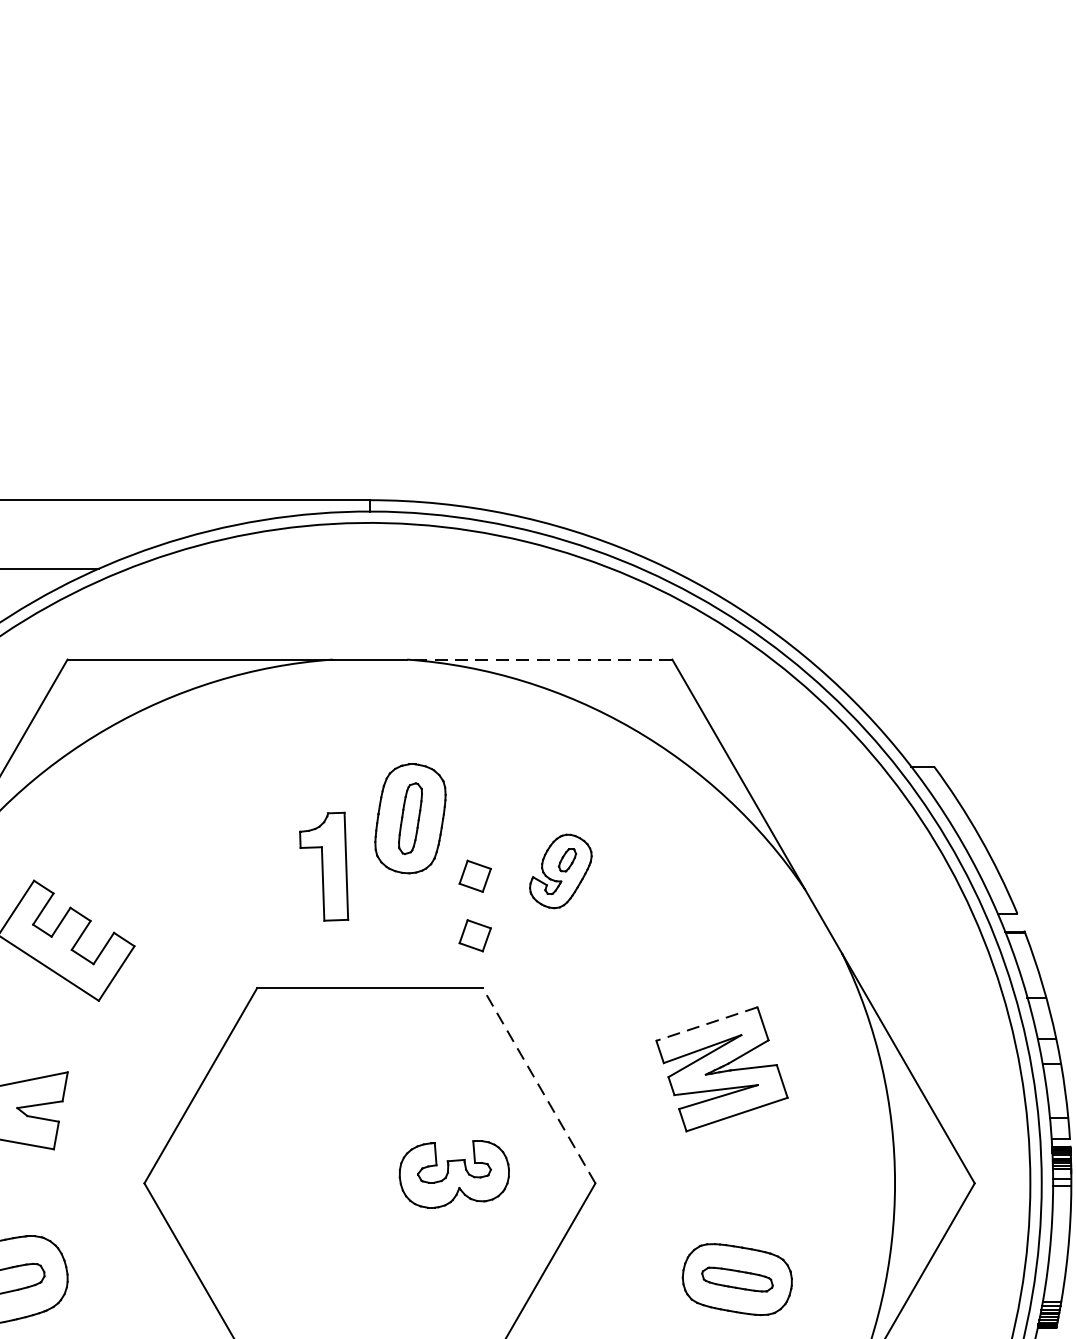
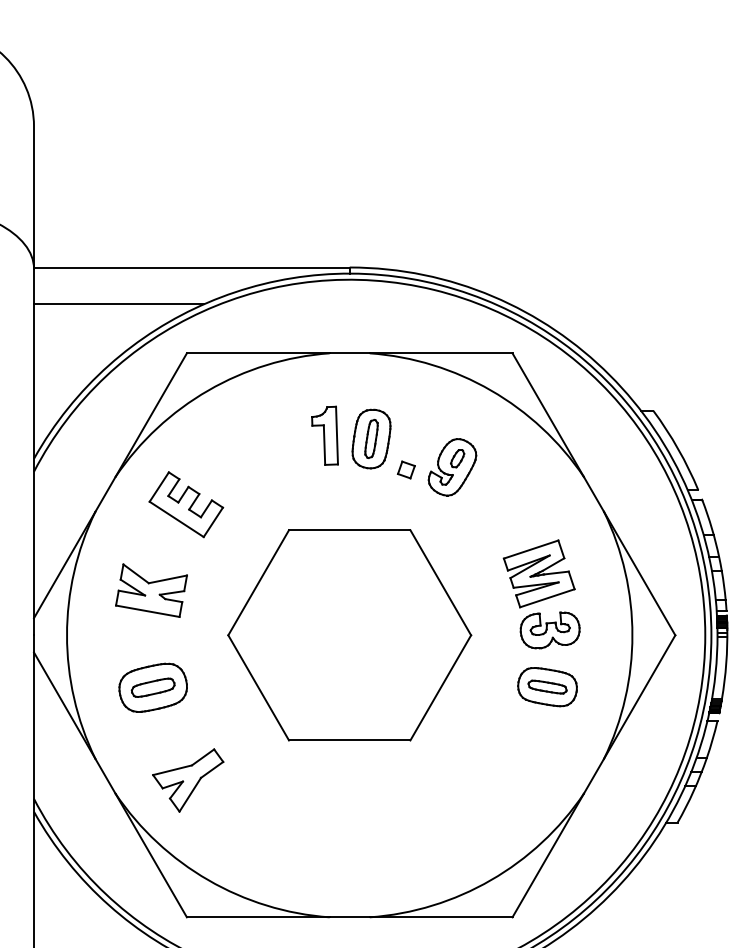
line: (538, 659) -> (440, 353), dashed -> solid
part: (323, 866) -> (324, 435), moved
part: (560, 871) -> (452, 467), size x1.43
part: (473, 934) -> (405, 501), removed
line: (707, 1023) -> (531, 549), dashed -> solid
line: (538, 1085) -> (440, 582), dashed -> solid
part: (453, 1174) -> (549, 630), moved

